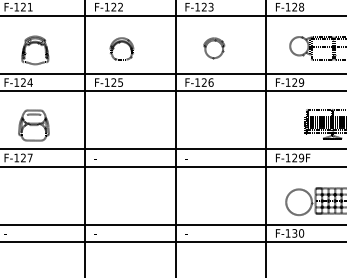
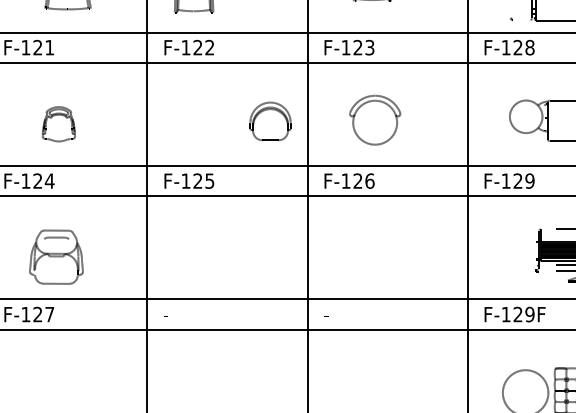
part: (121, 48) -> (269, 120), moved
part: (214, 48) -> (375, 120), size x1.4
part: (35, 50) -> (59, 124), size x0.7

